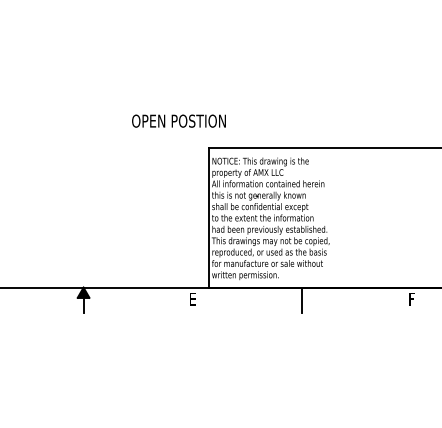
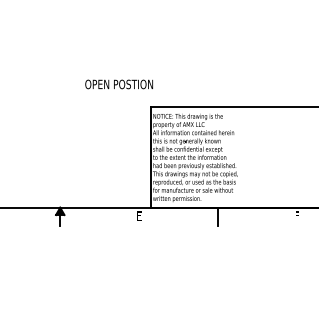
text: (178, 121) -> (118, 84), moved

